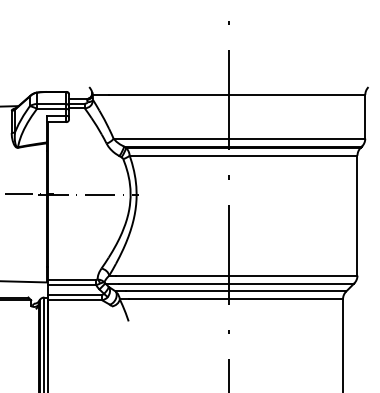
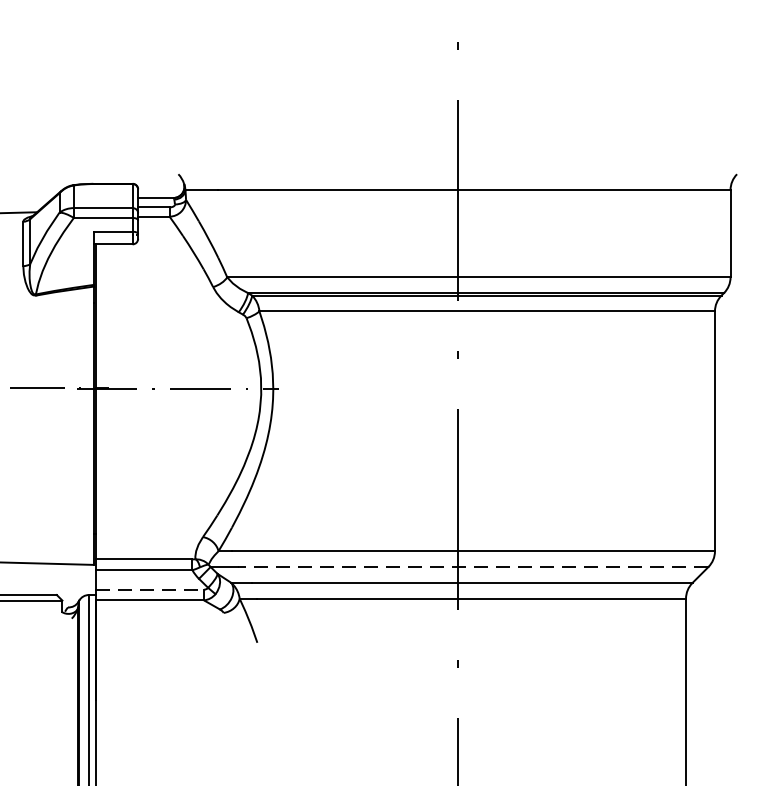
line: (236, 283) -> (473, 567), solid -> dashed
line: (75, 294) -> (150, 589), solid -> dashed

